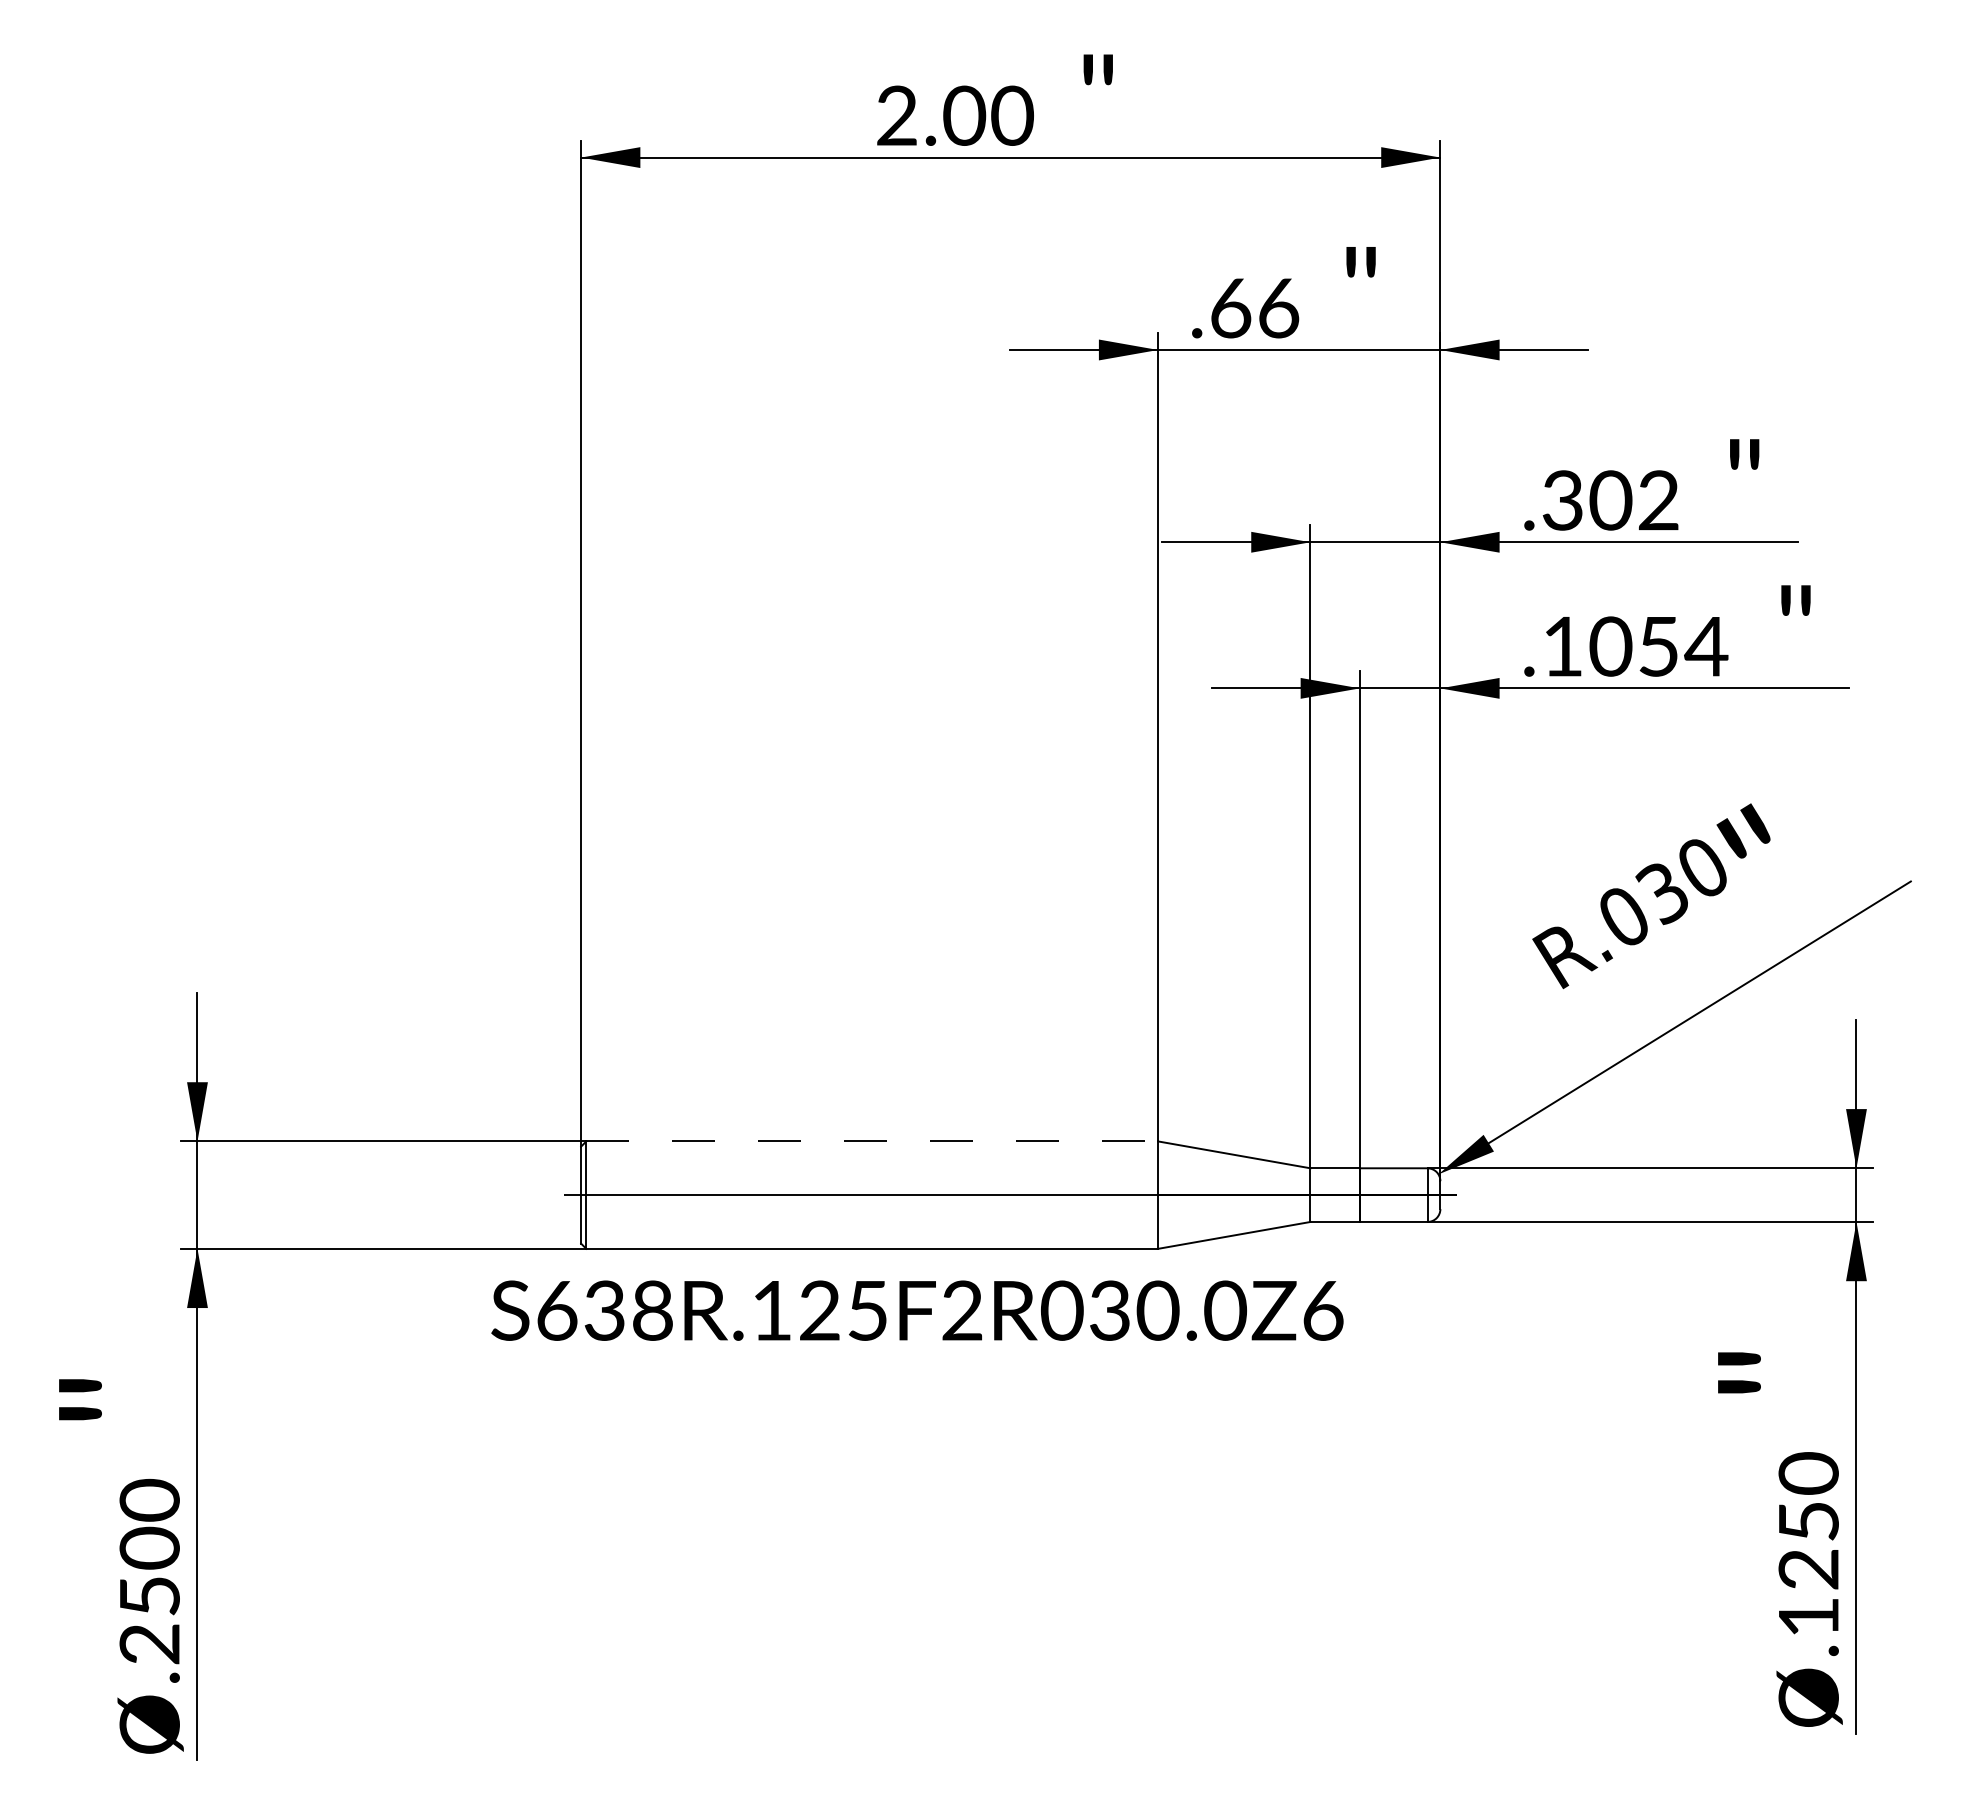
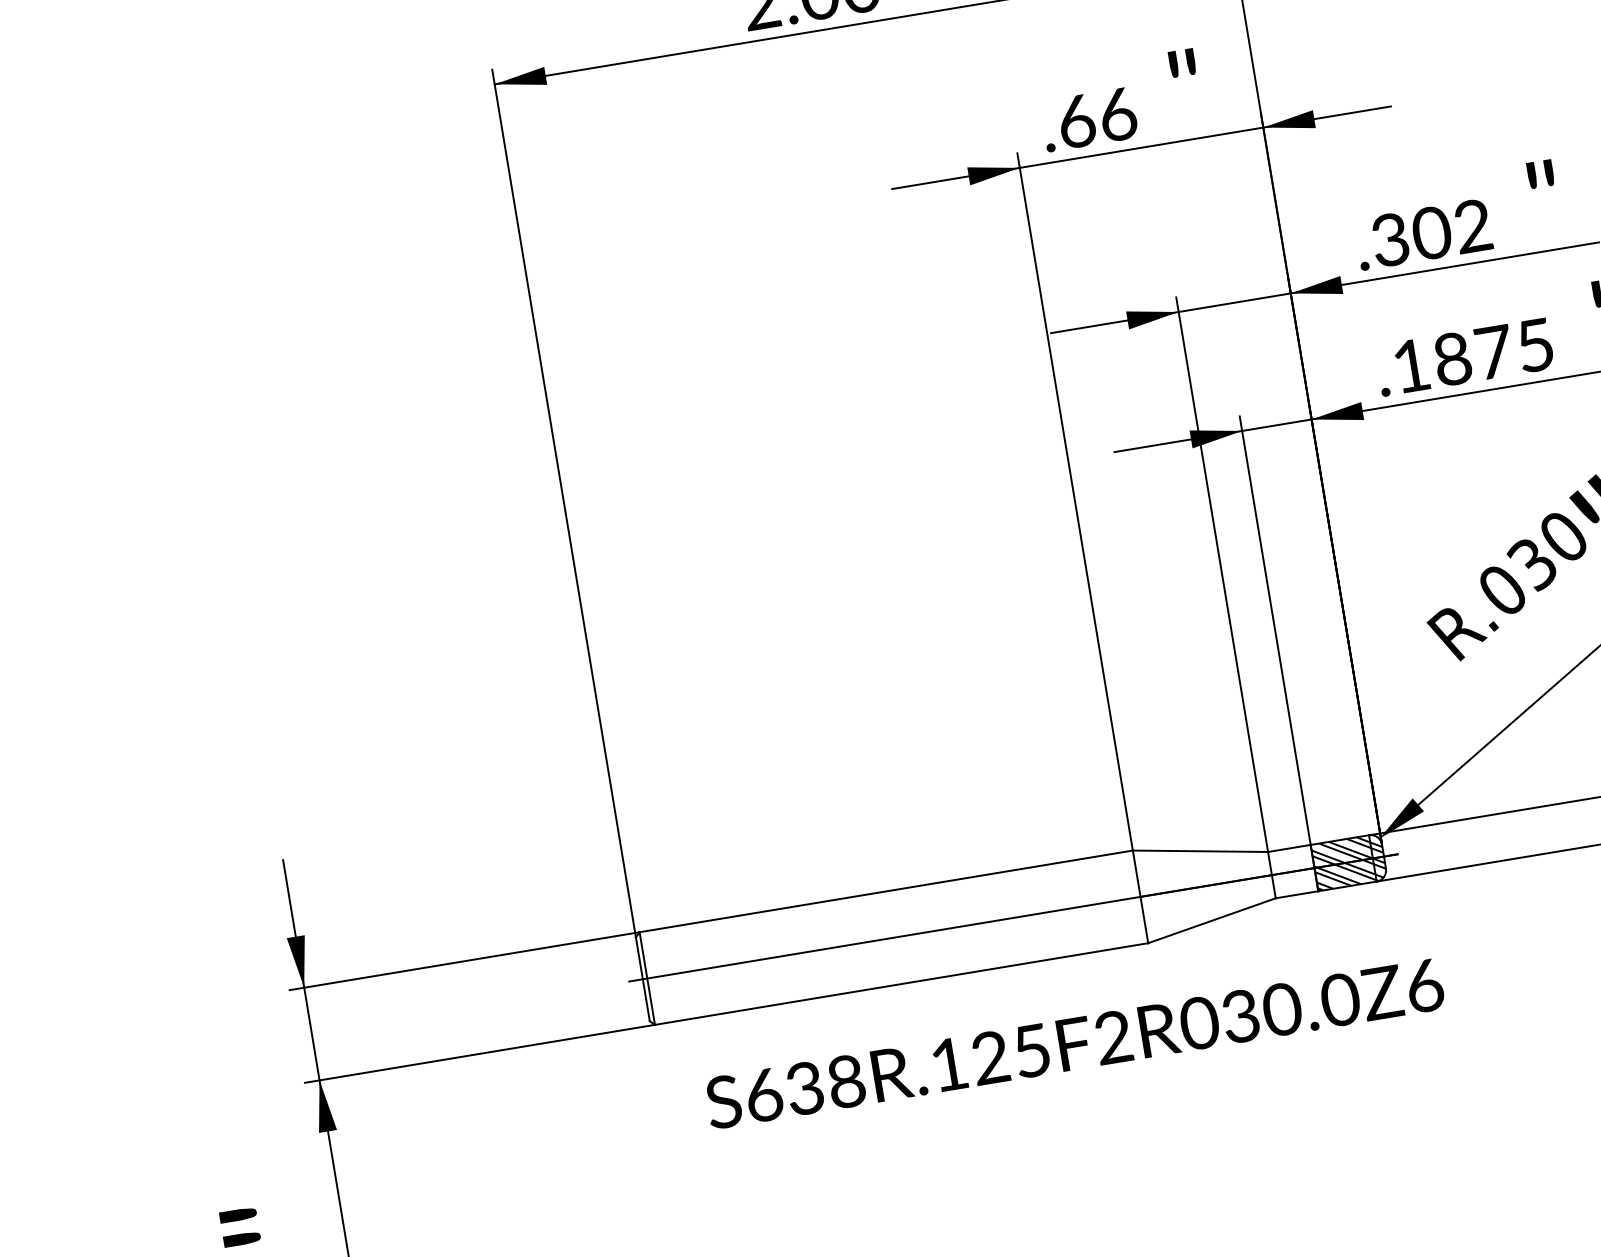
text: (1658, 646) -> (1493, 352), .1054 -> .1875
line: (872, 1141) -> (886, 891), dashed -> solid
hatch: (1399, 1194) -> (1348, 861), added
text: (917, 1310) -> (1074, 1043), moved

